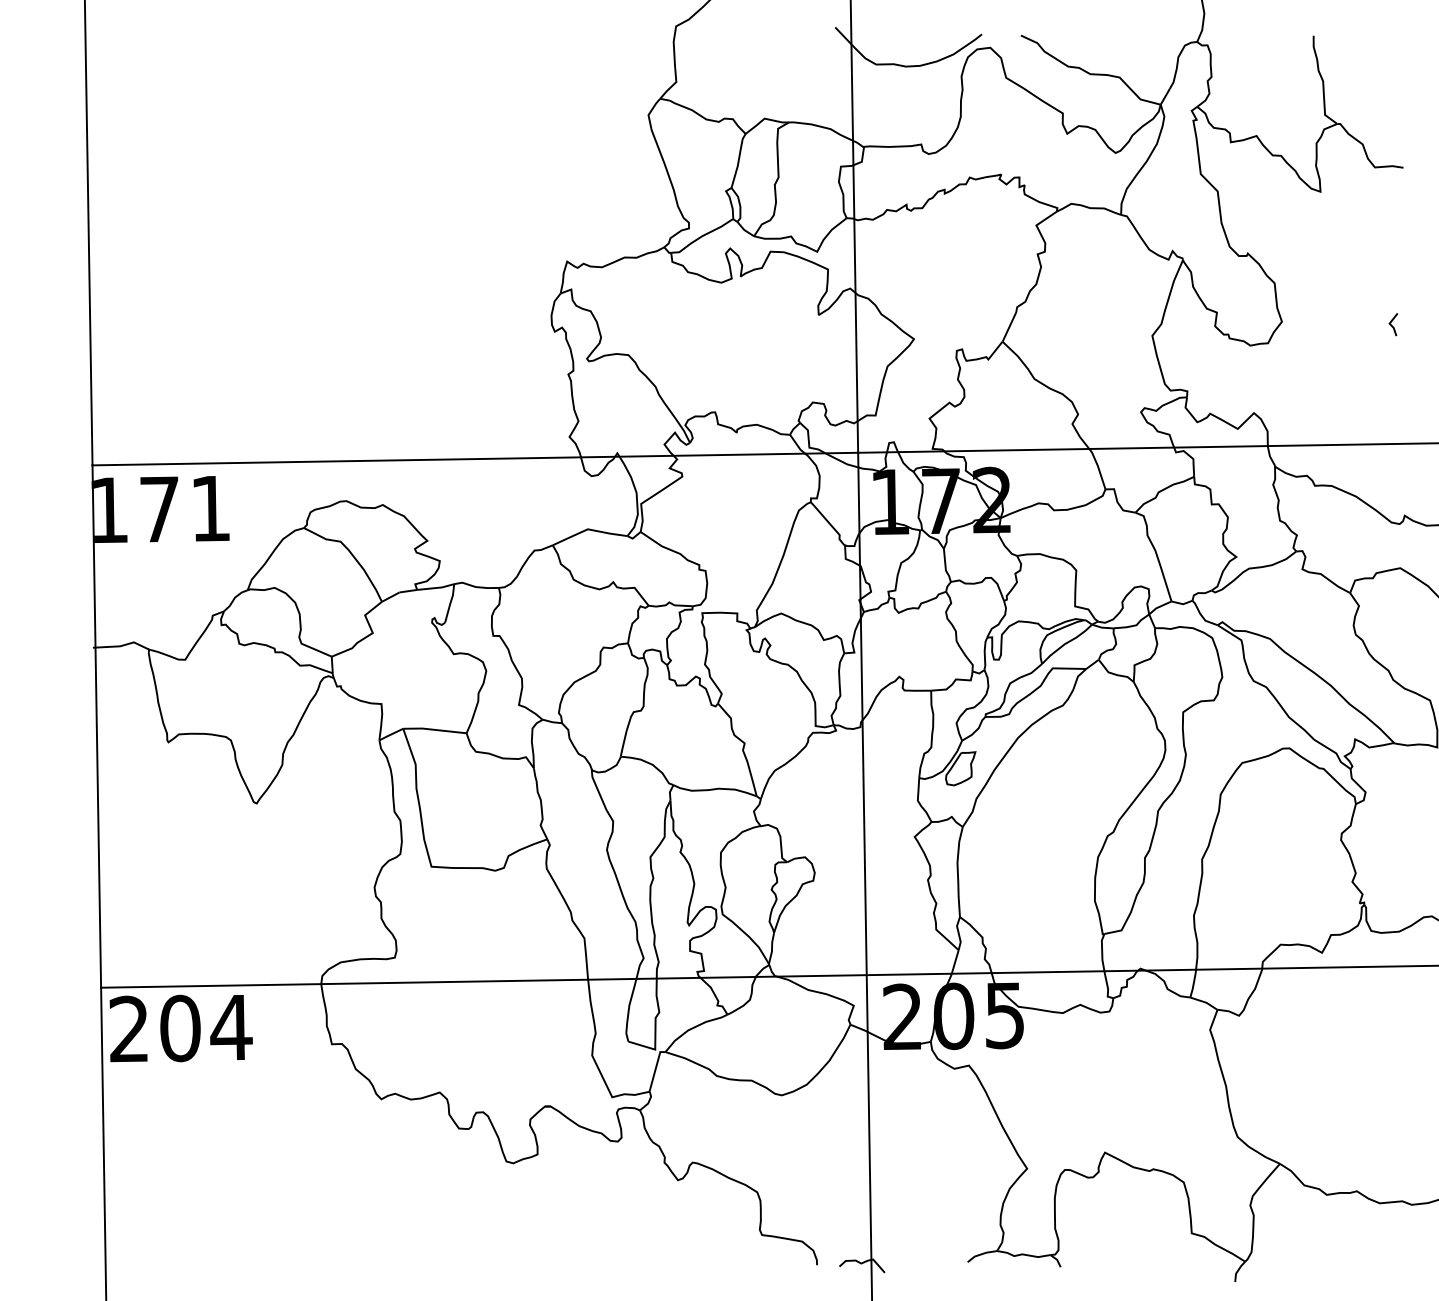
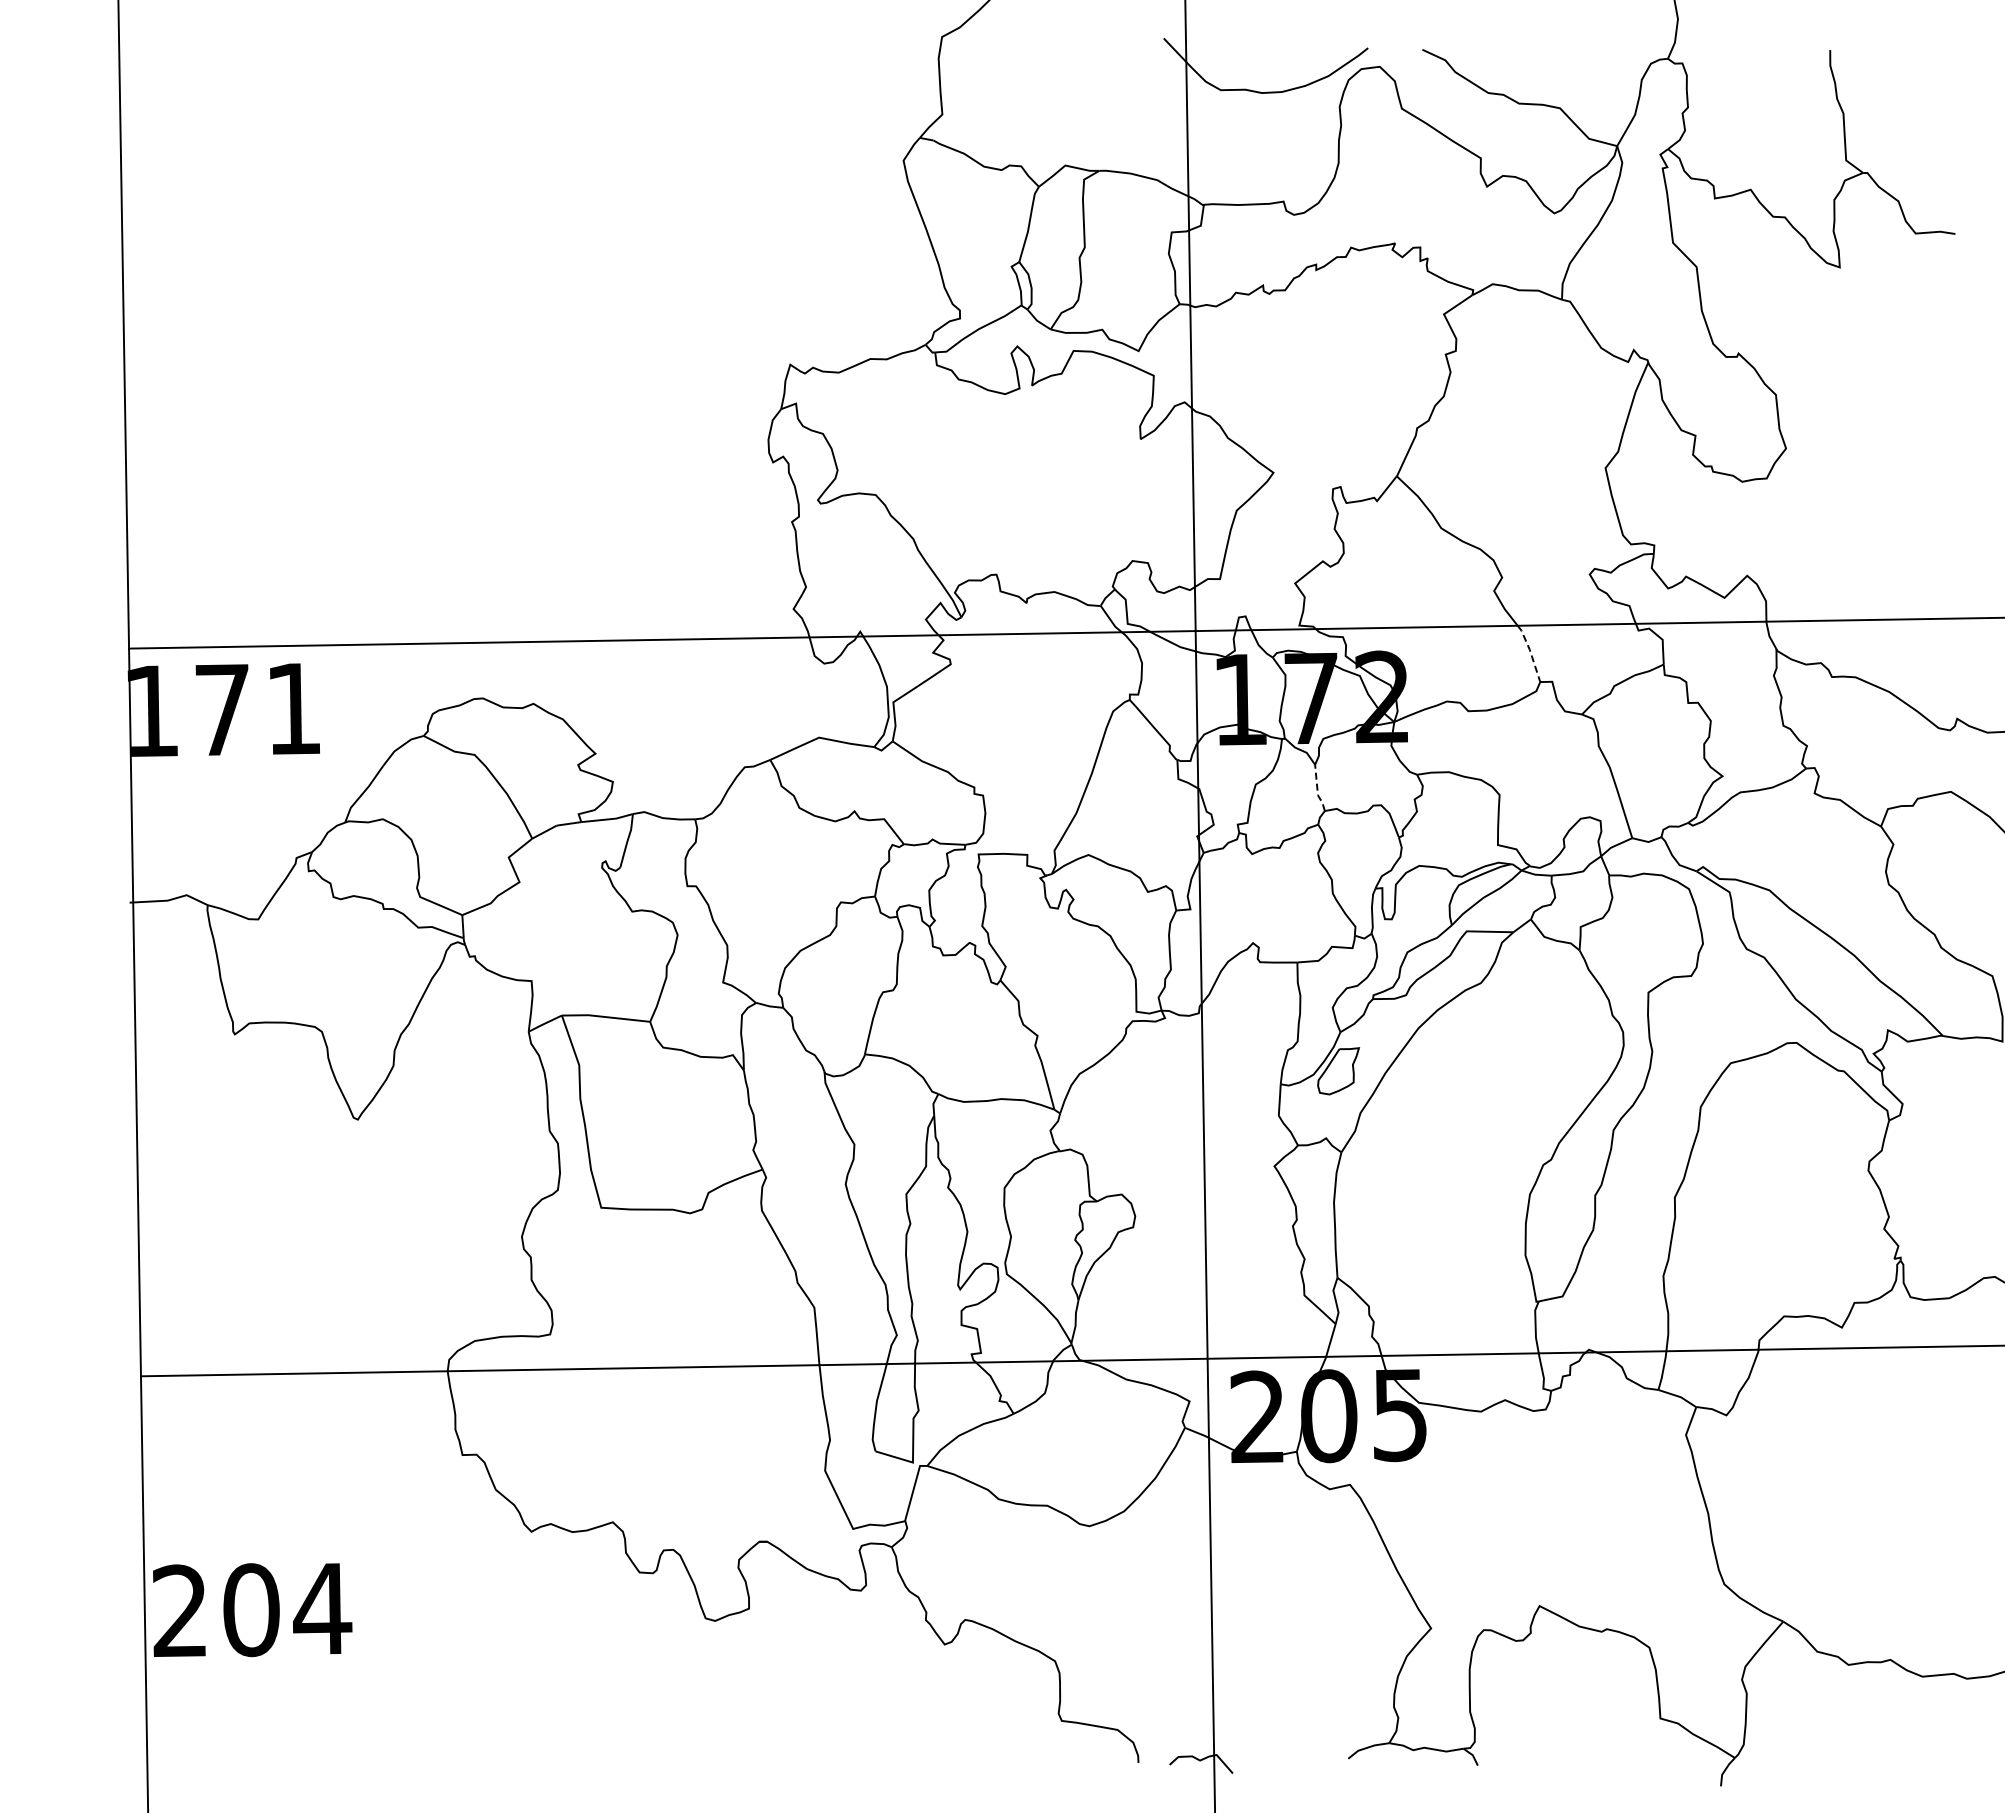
line: (1392, 325) -> (1939, 453), removed
line: (1098, 468) -> (1530, 652), solid -> dashed
line: (945, 566) -> (1317, 789), solid -> dashed
text: (181, 1028) -> (252, 1610), moved

